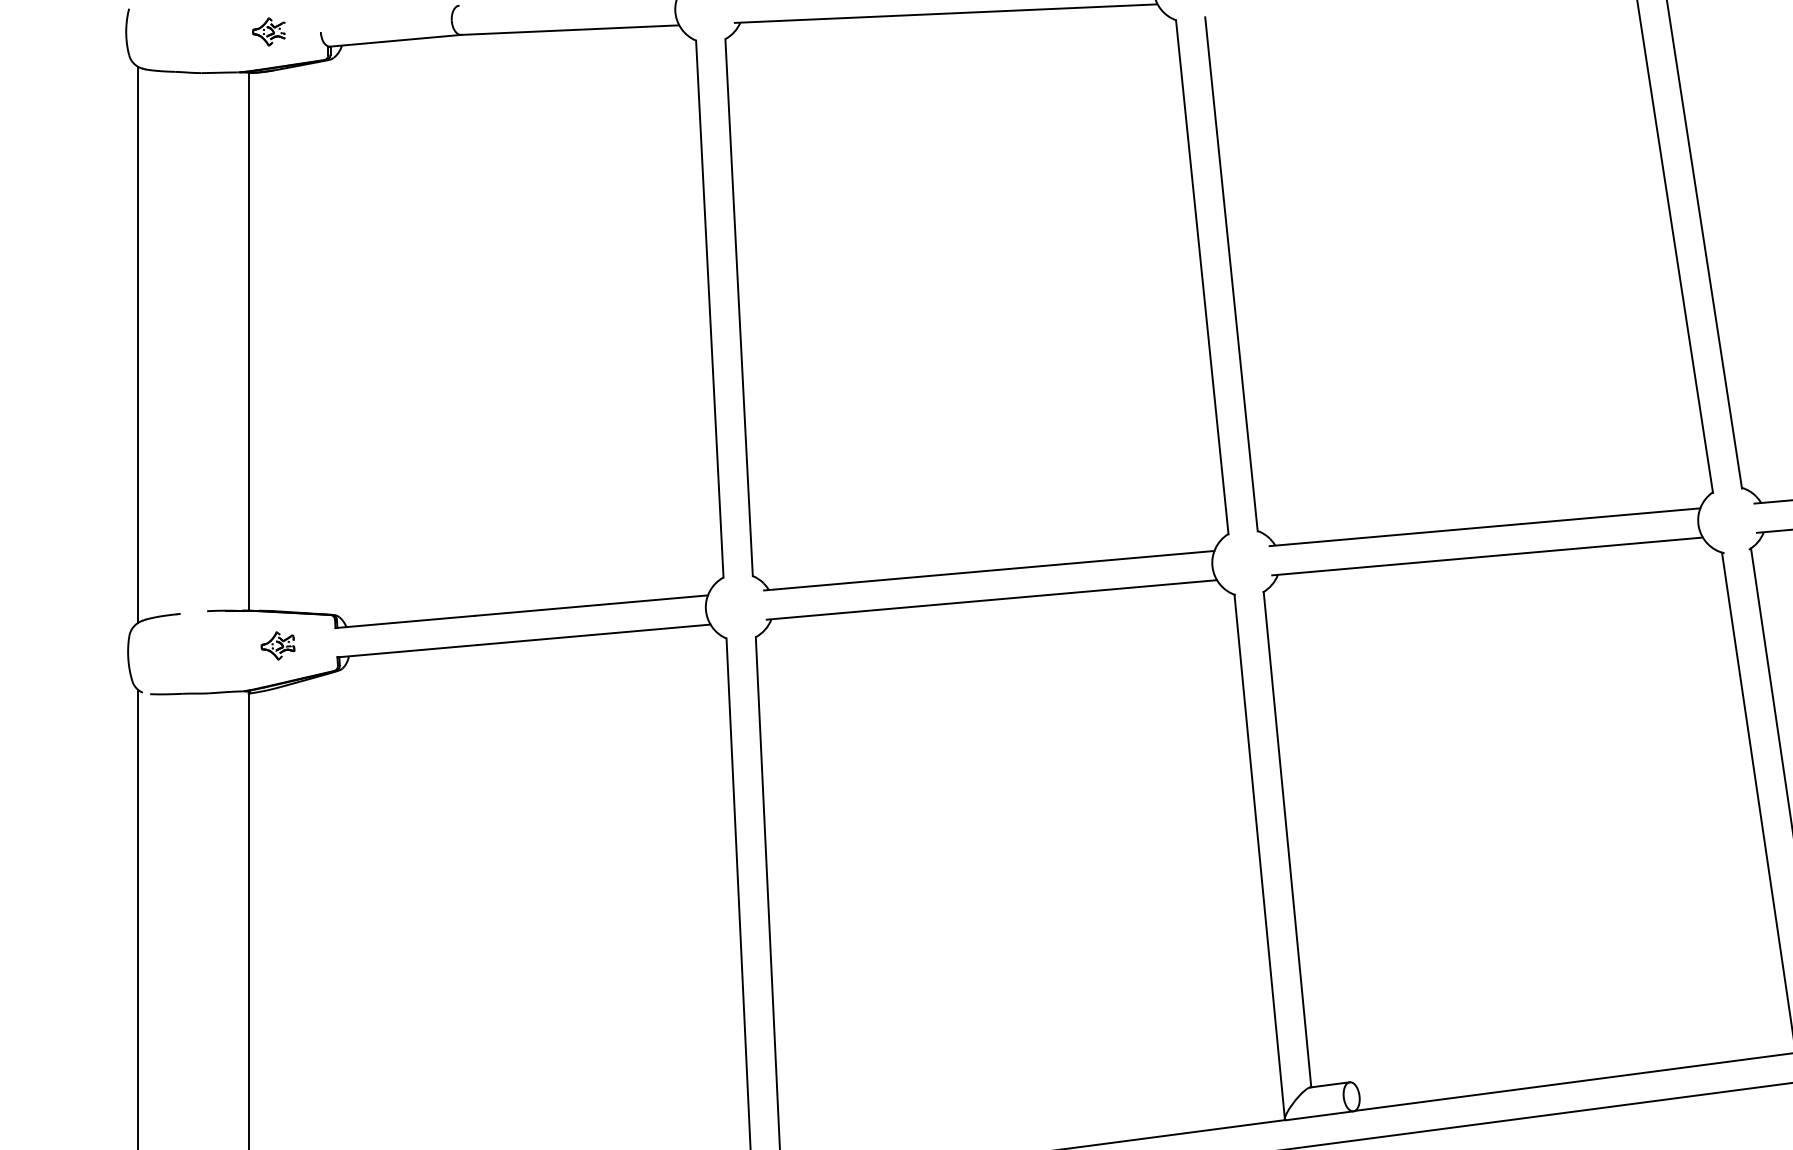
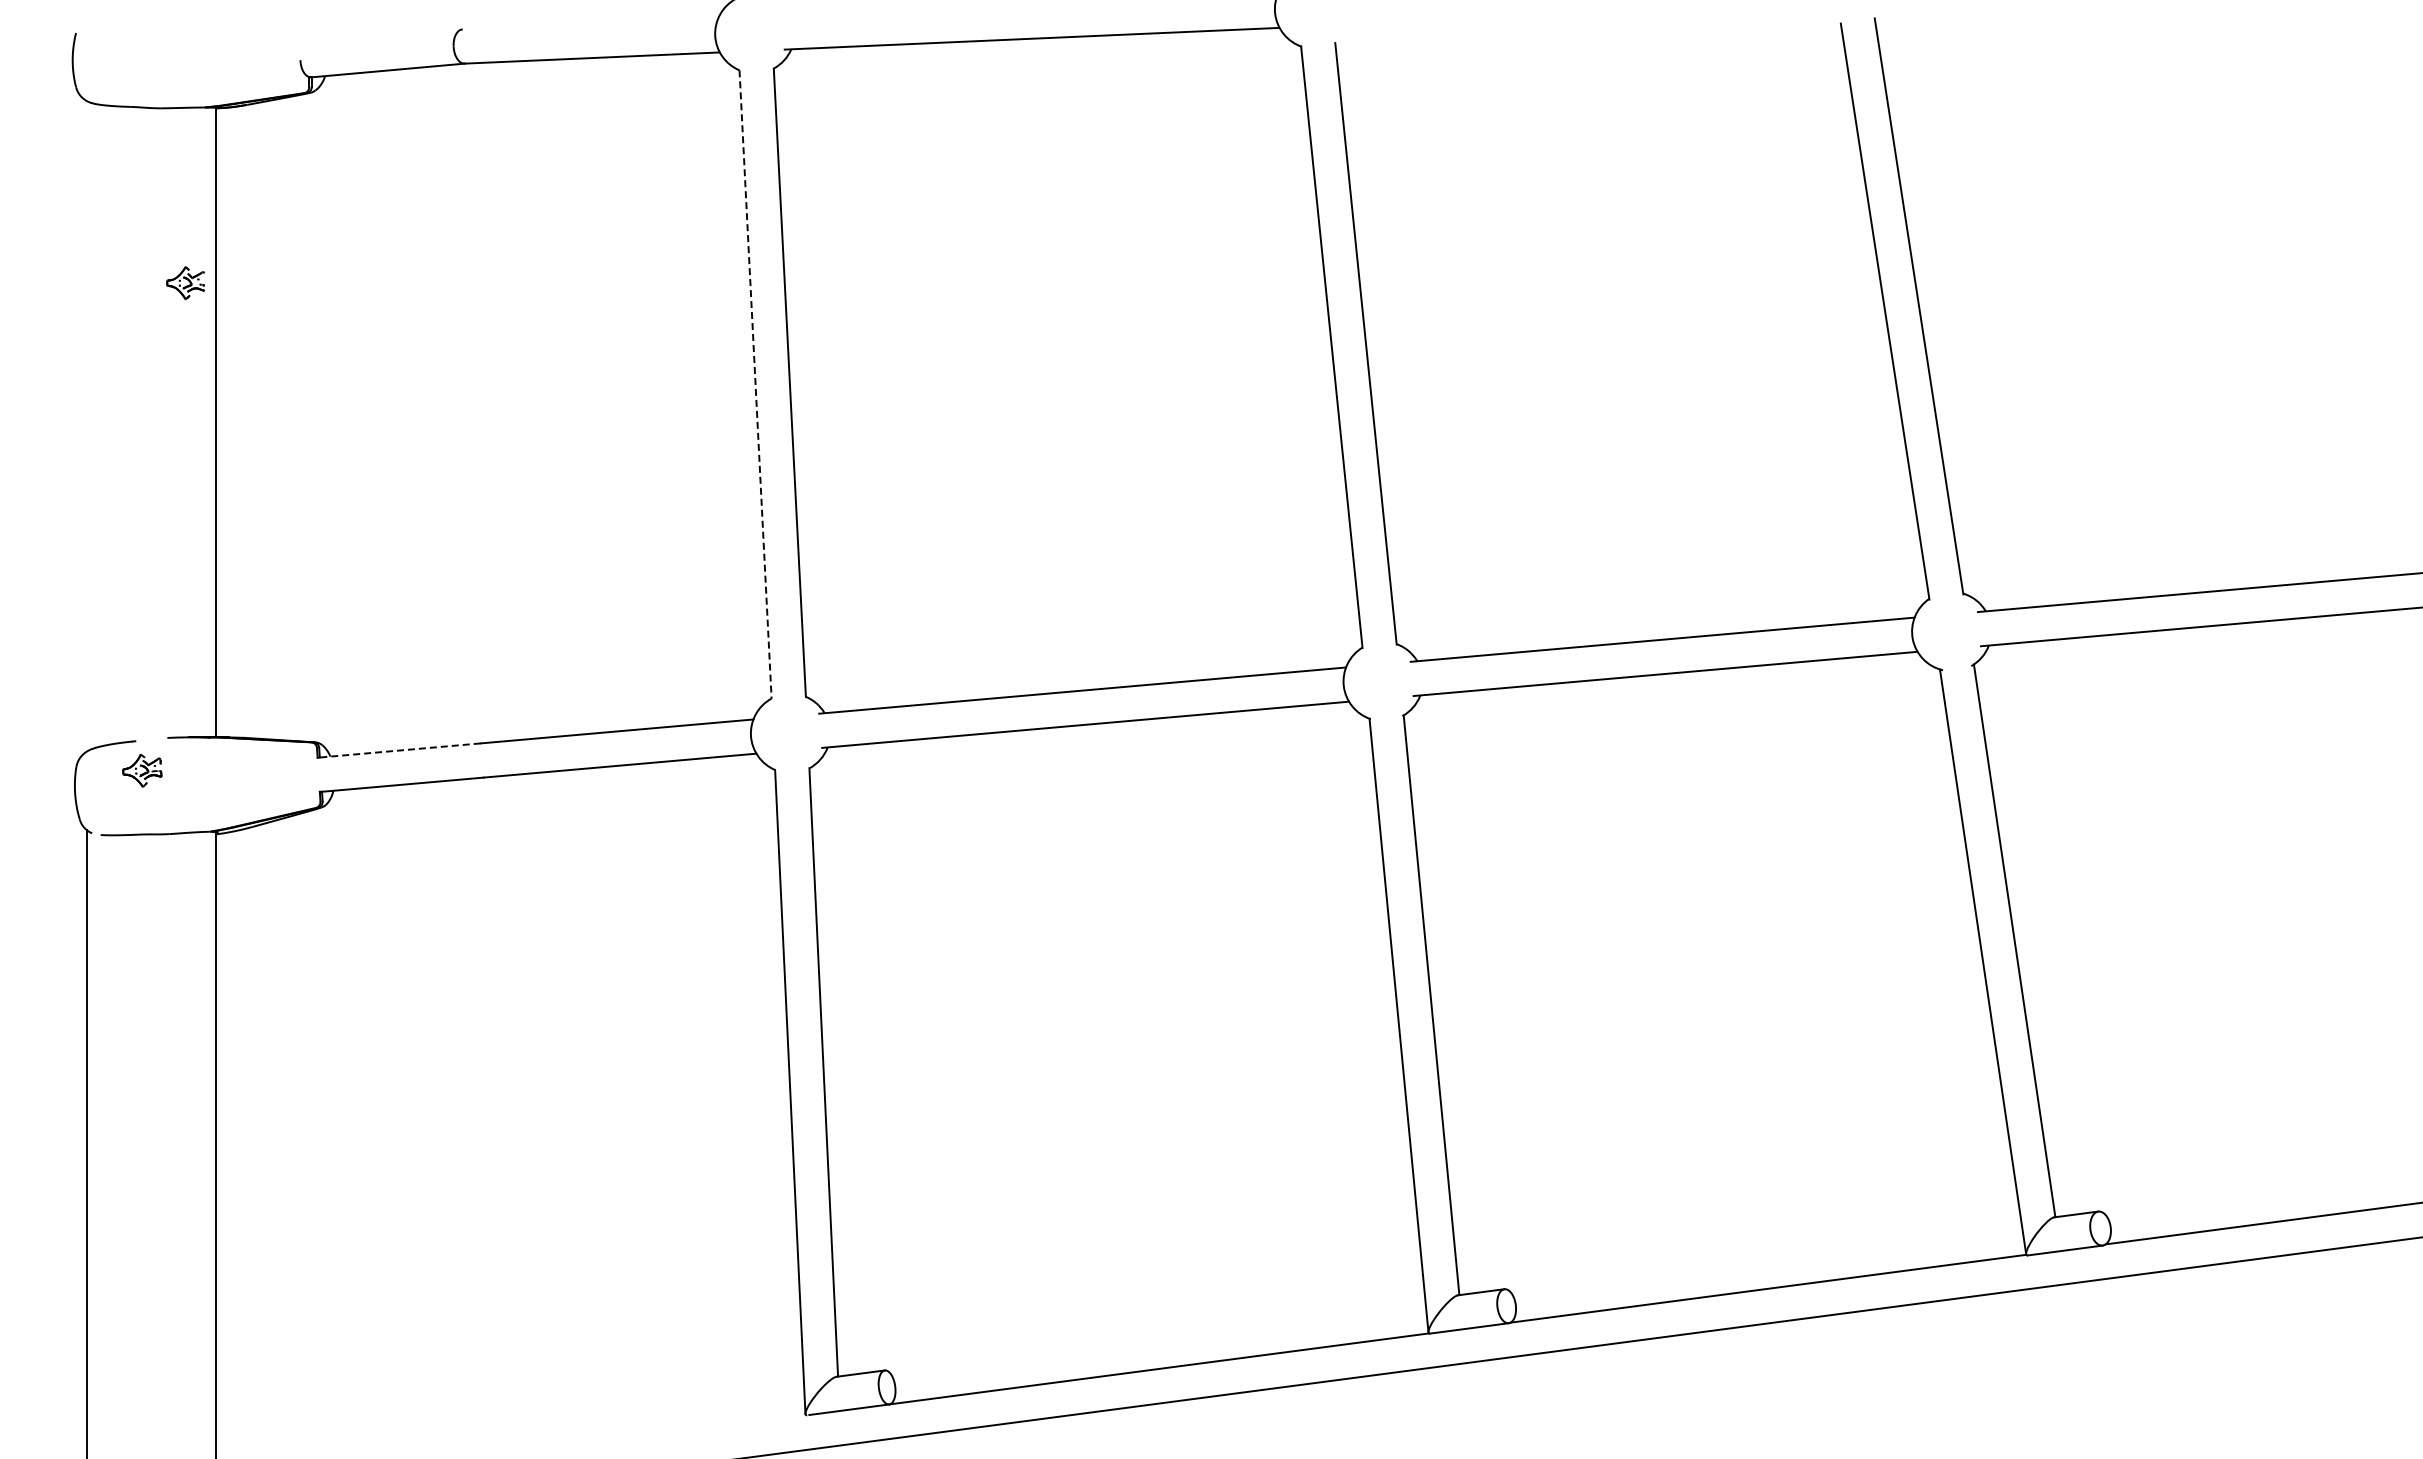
part: (268, 32) -> (185, 283), moved
line: (709, 309) -> (755, 384), solid -> dashed
line: (138, 344) -> (86, 425), removed
line: (405, 621) -> (399, 750), solid -> dashed
part: (278, 645) -> (142, 770), moved

